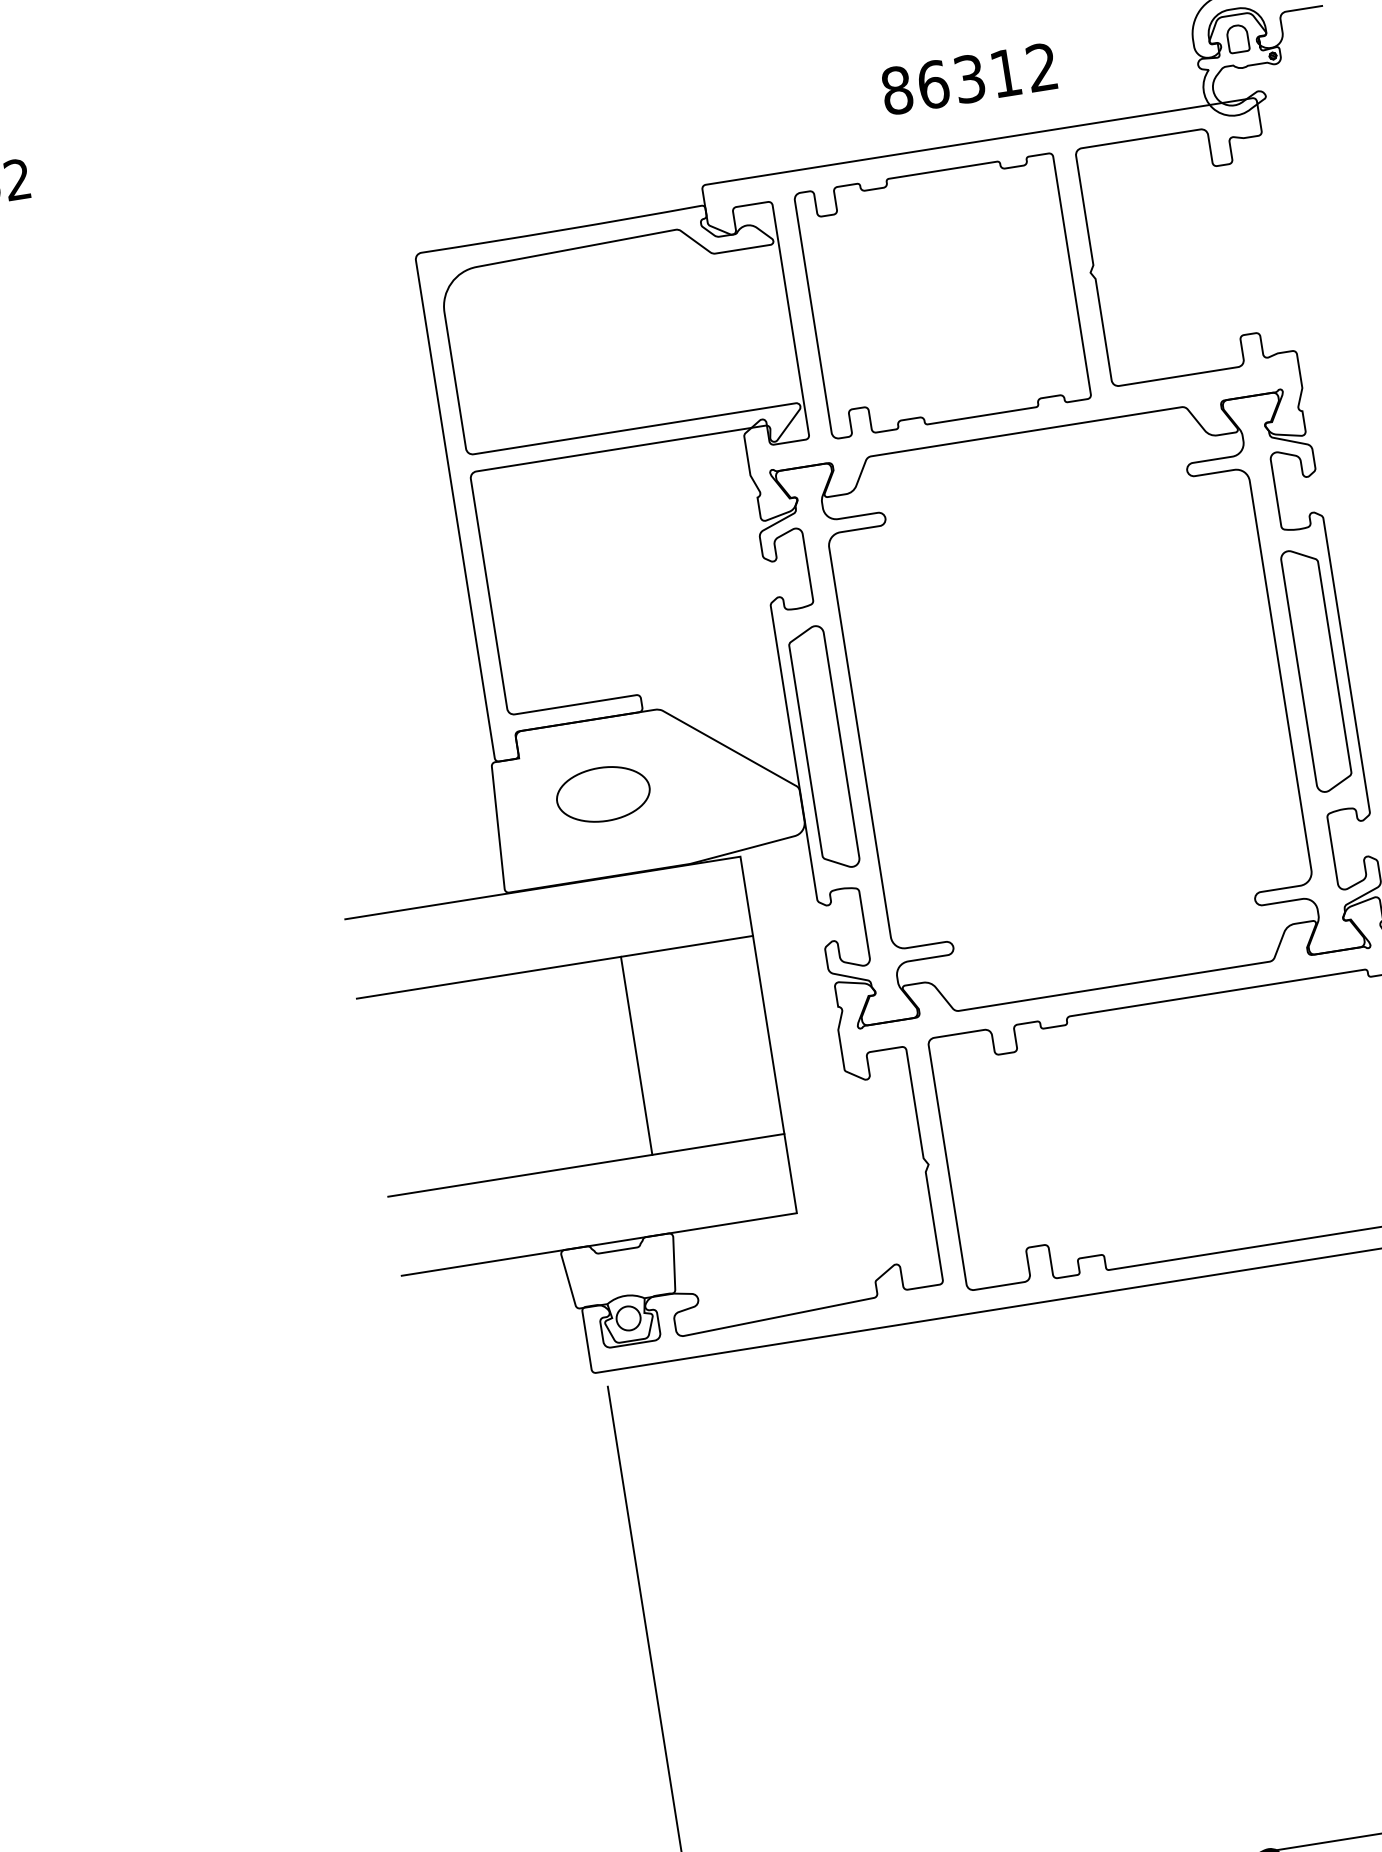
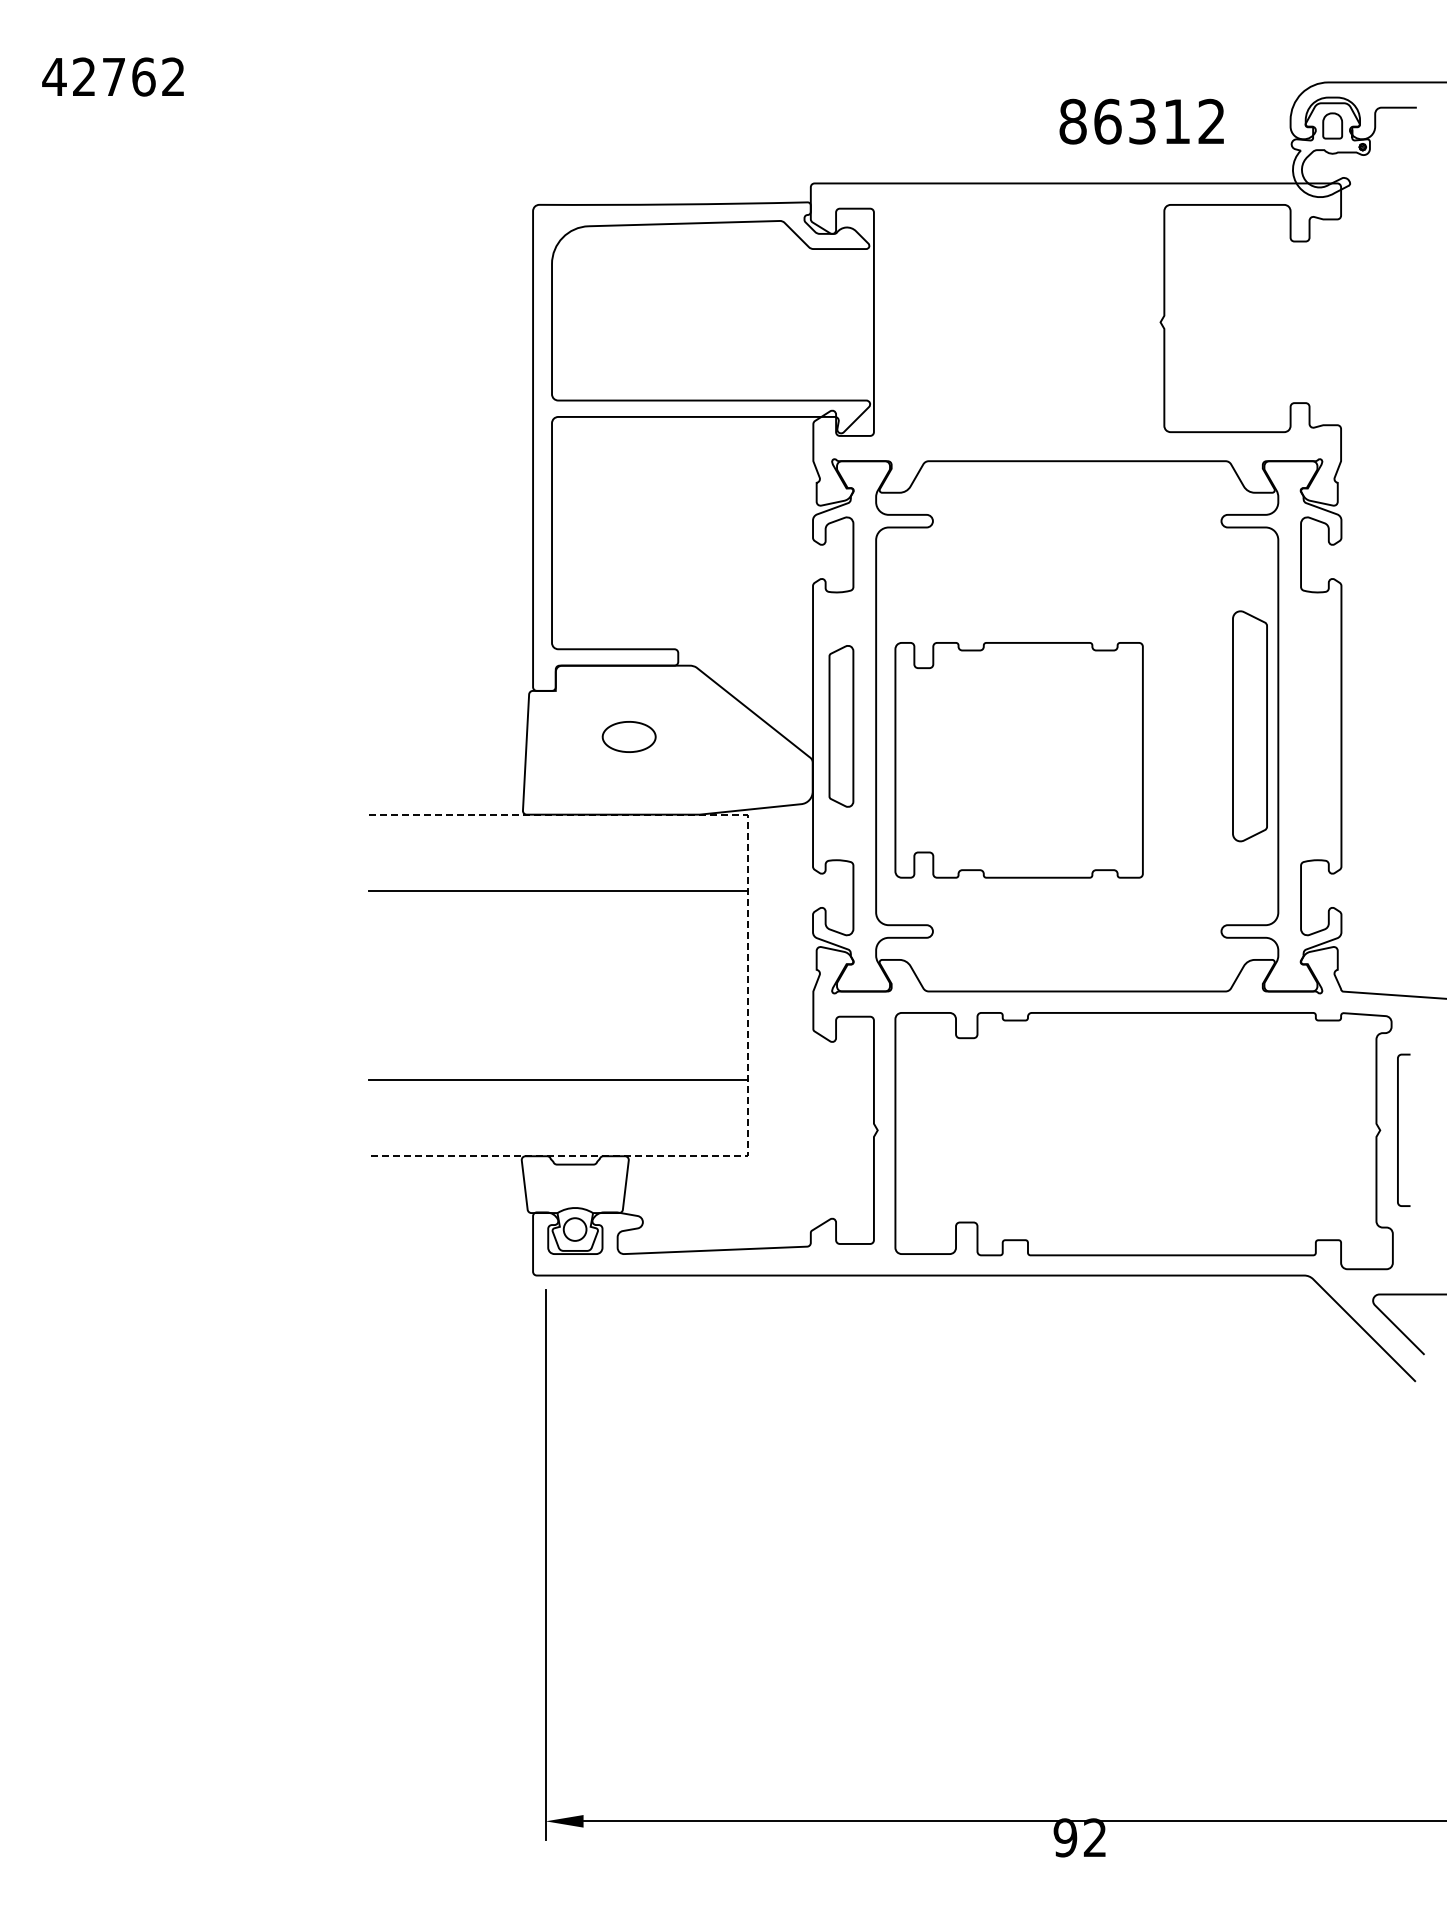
text: (968, 78) -> (1141, 121), moved
part: (942, 296) -> (1018, 760), moved
part: (1316, 670) -> (1249, 726), moved
part: (823, 748) -> (841, 726), size x0.7
part: (603, 793) -> (629, 736), size x0.6
line: (768, 1035) -> (747, 986), solid -> dashed
line: (636, 1055) -> (621, 985), removed

